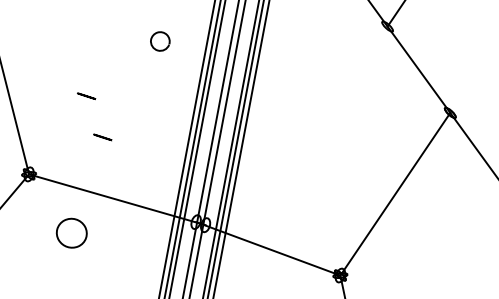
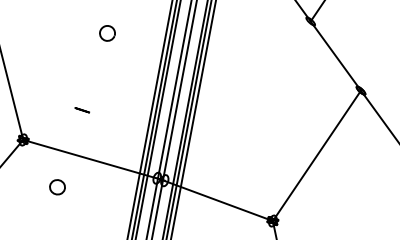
curve: (152, 42) -> (101, 34), moved
line: (86, 96) -> (69, 77), removed
part: (71, 233) -> (57, 187), size x0.62

